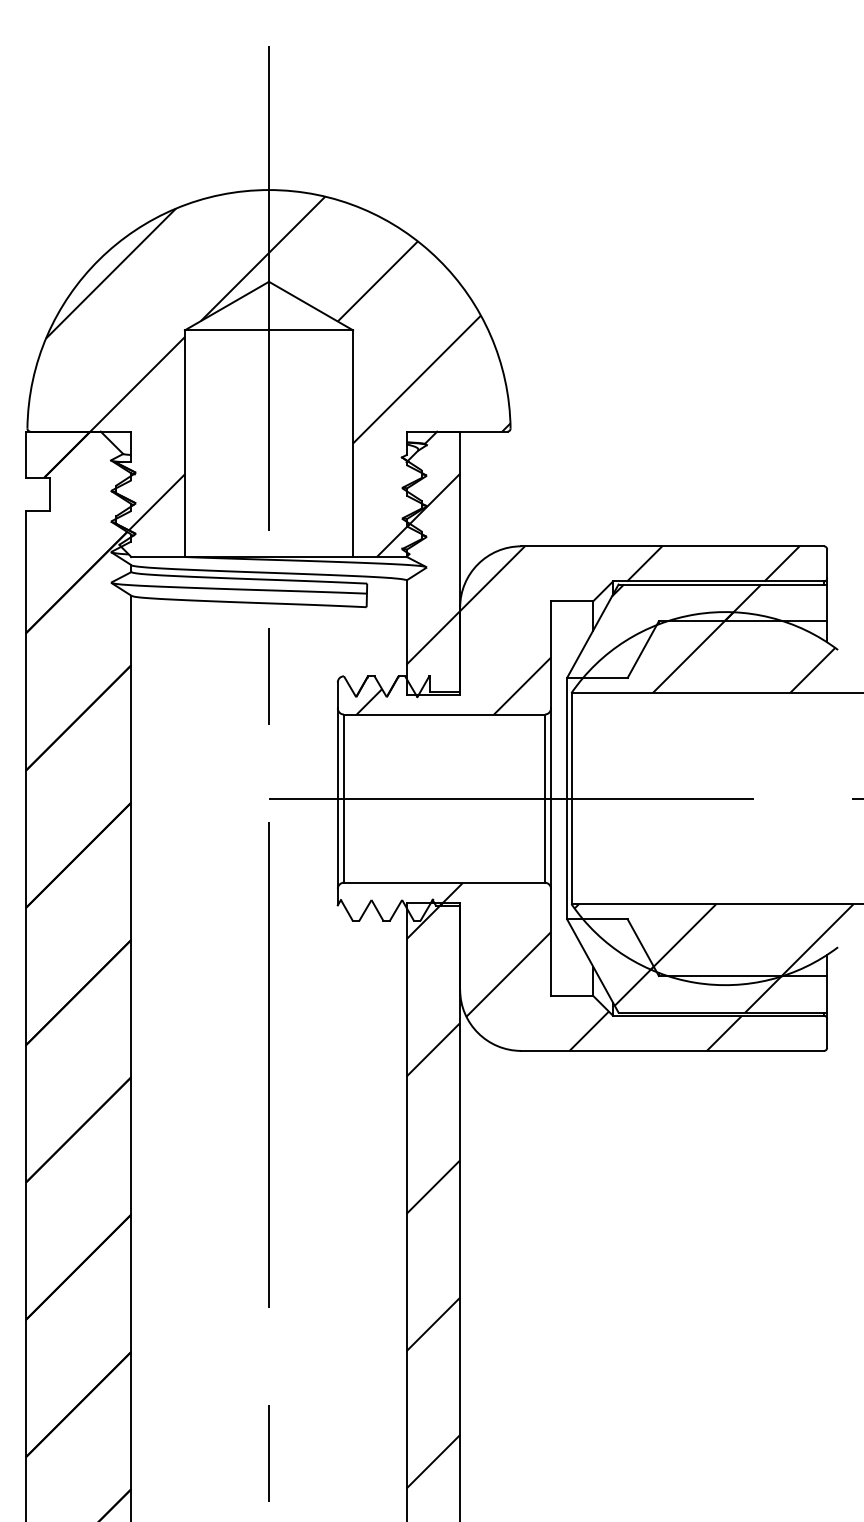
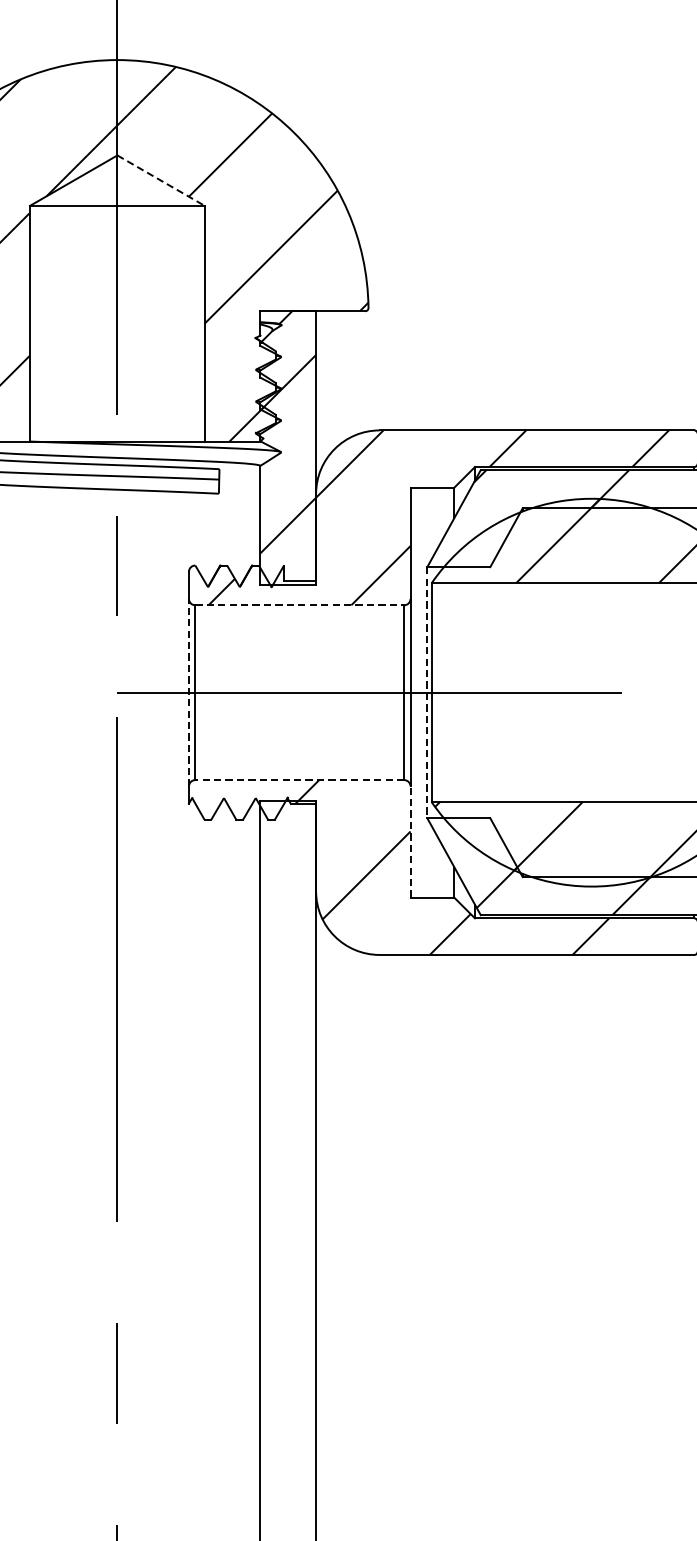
line: (311, 306) -> (161, 181), solid -> dashed
line: (444, 714) -> (299, 605), solid -> dashed
line: (337, 798) -> (188, 692), solid -> dashed
line: (567, 798) -> (427, 692), solid -> dashed
line: (443, 882) -> (298, 779), solid -> dashed
line: (551, 942) -> (411, 842), solid -> dashed
hatch: (433, 1195) -> (288, 1105), removed

